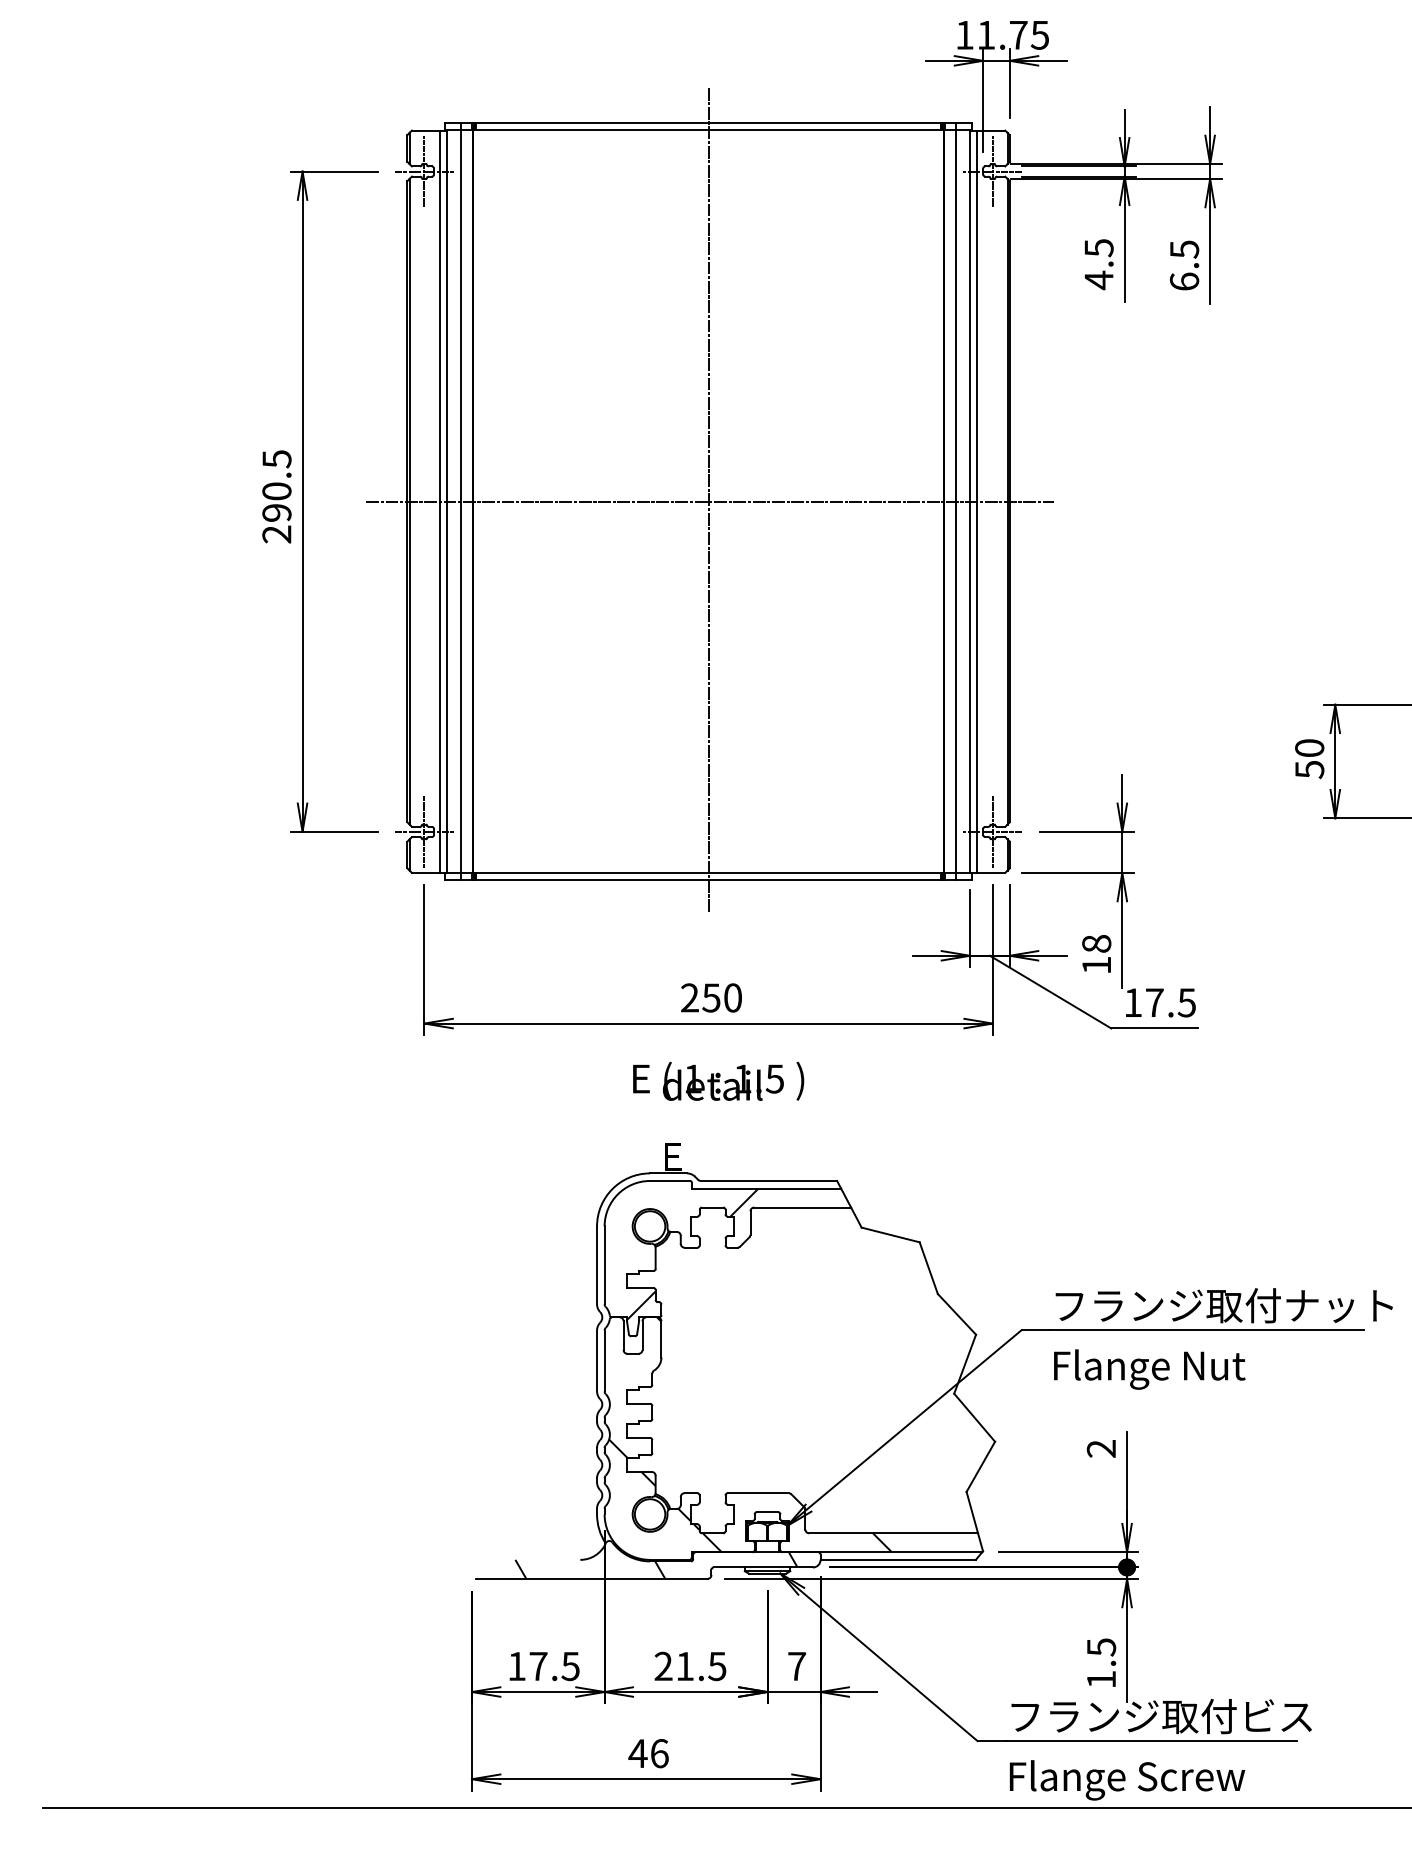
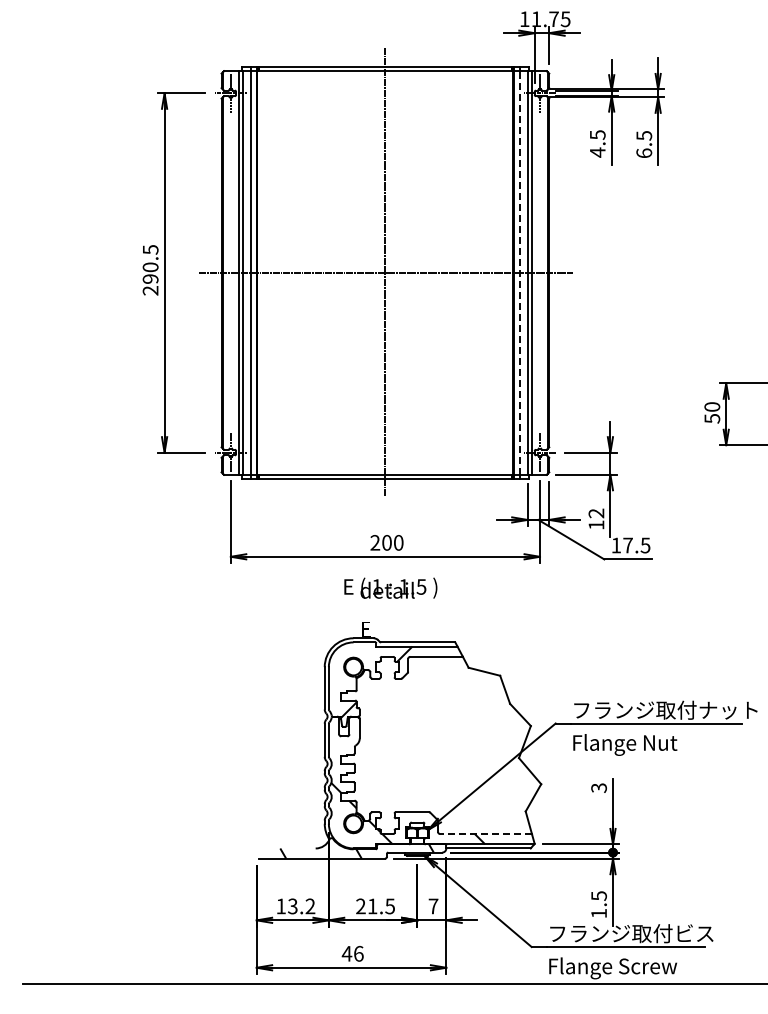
line: (956, 500) -> (520, 272), solid -> dashed
text: (1096, 943) -> (596, 513), 18 -> 12
text: (710, 997) -> (386, 542), 250 -> 200
text: (1102, 1447) -> (599, 787), 2 -> 3
line: (894, 1534) -> (486, 834), solid -> dashed
text: (554, 1666) -> (301, 906), 17.5 -> 13.2

